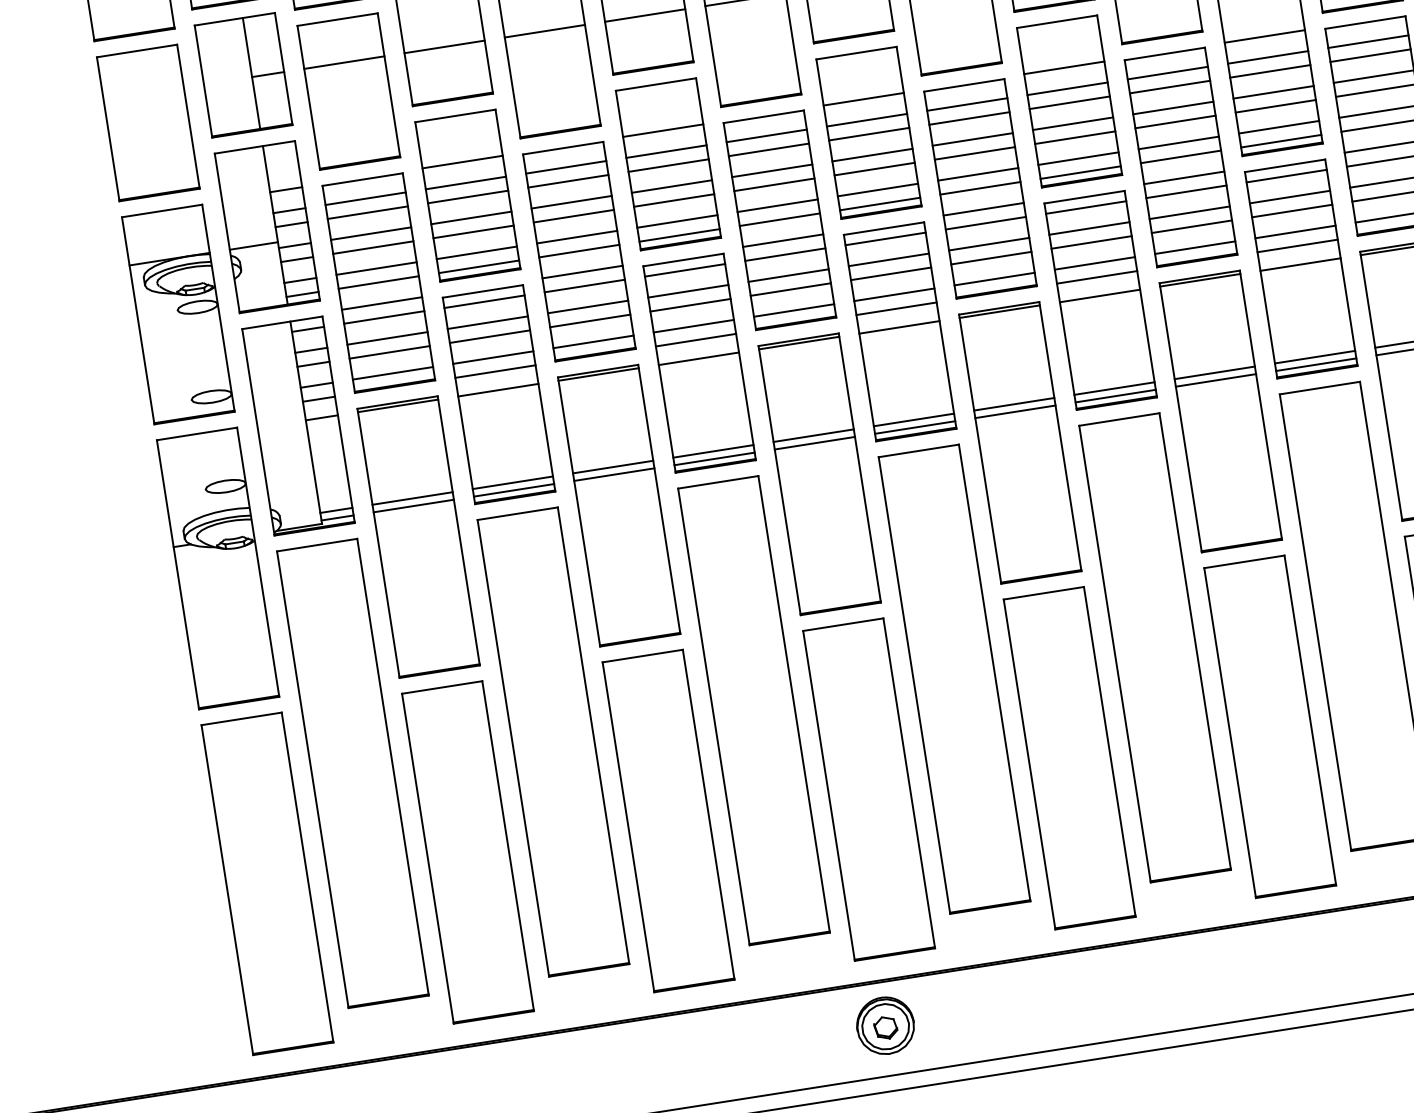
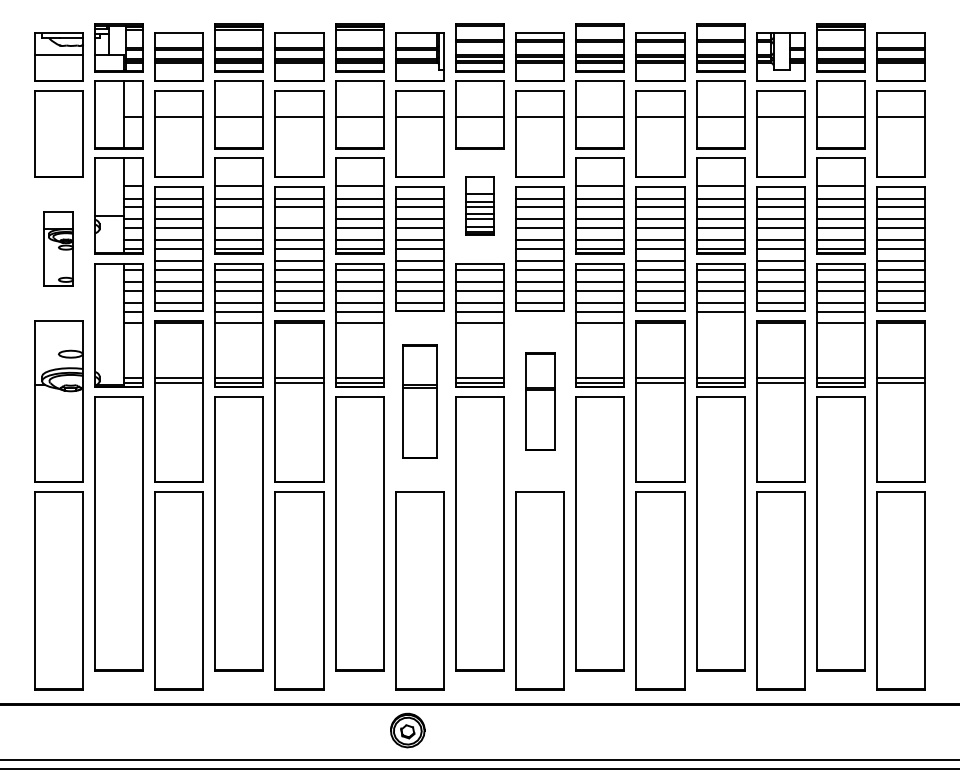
part: (868, 131) -> (479, 205), size x0.6
line: (571, 202) -> (299, 219), removed
line: (471, 217) -> (239, 219), removed
line: (1300, 264) -> (720, 322), removed
part: (177, 313) -> (58, 248), size x0.6
part: (1019, 442) -> (539, 401), size x0.6
part: (819, 474) -> (419, 401), size x0.7

